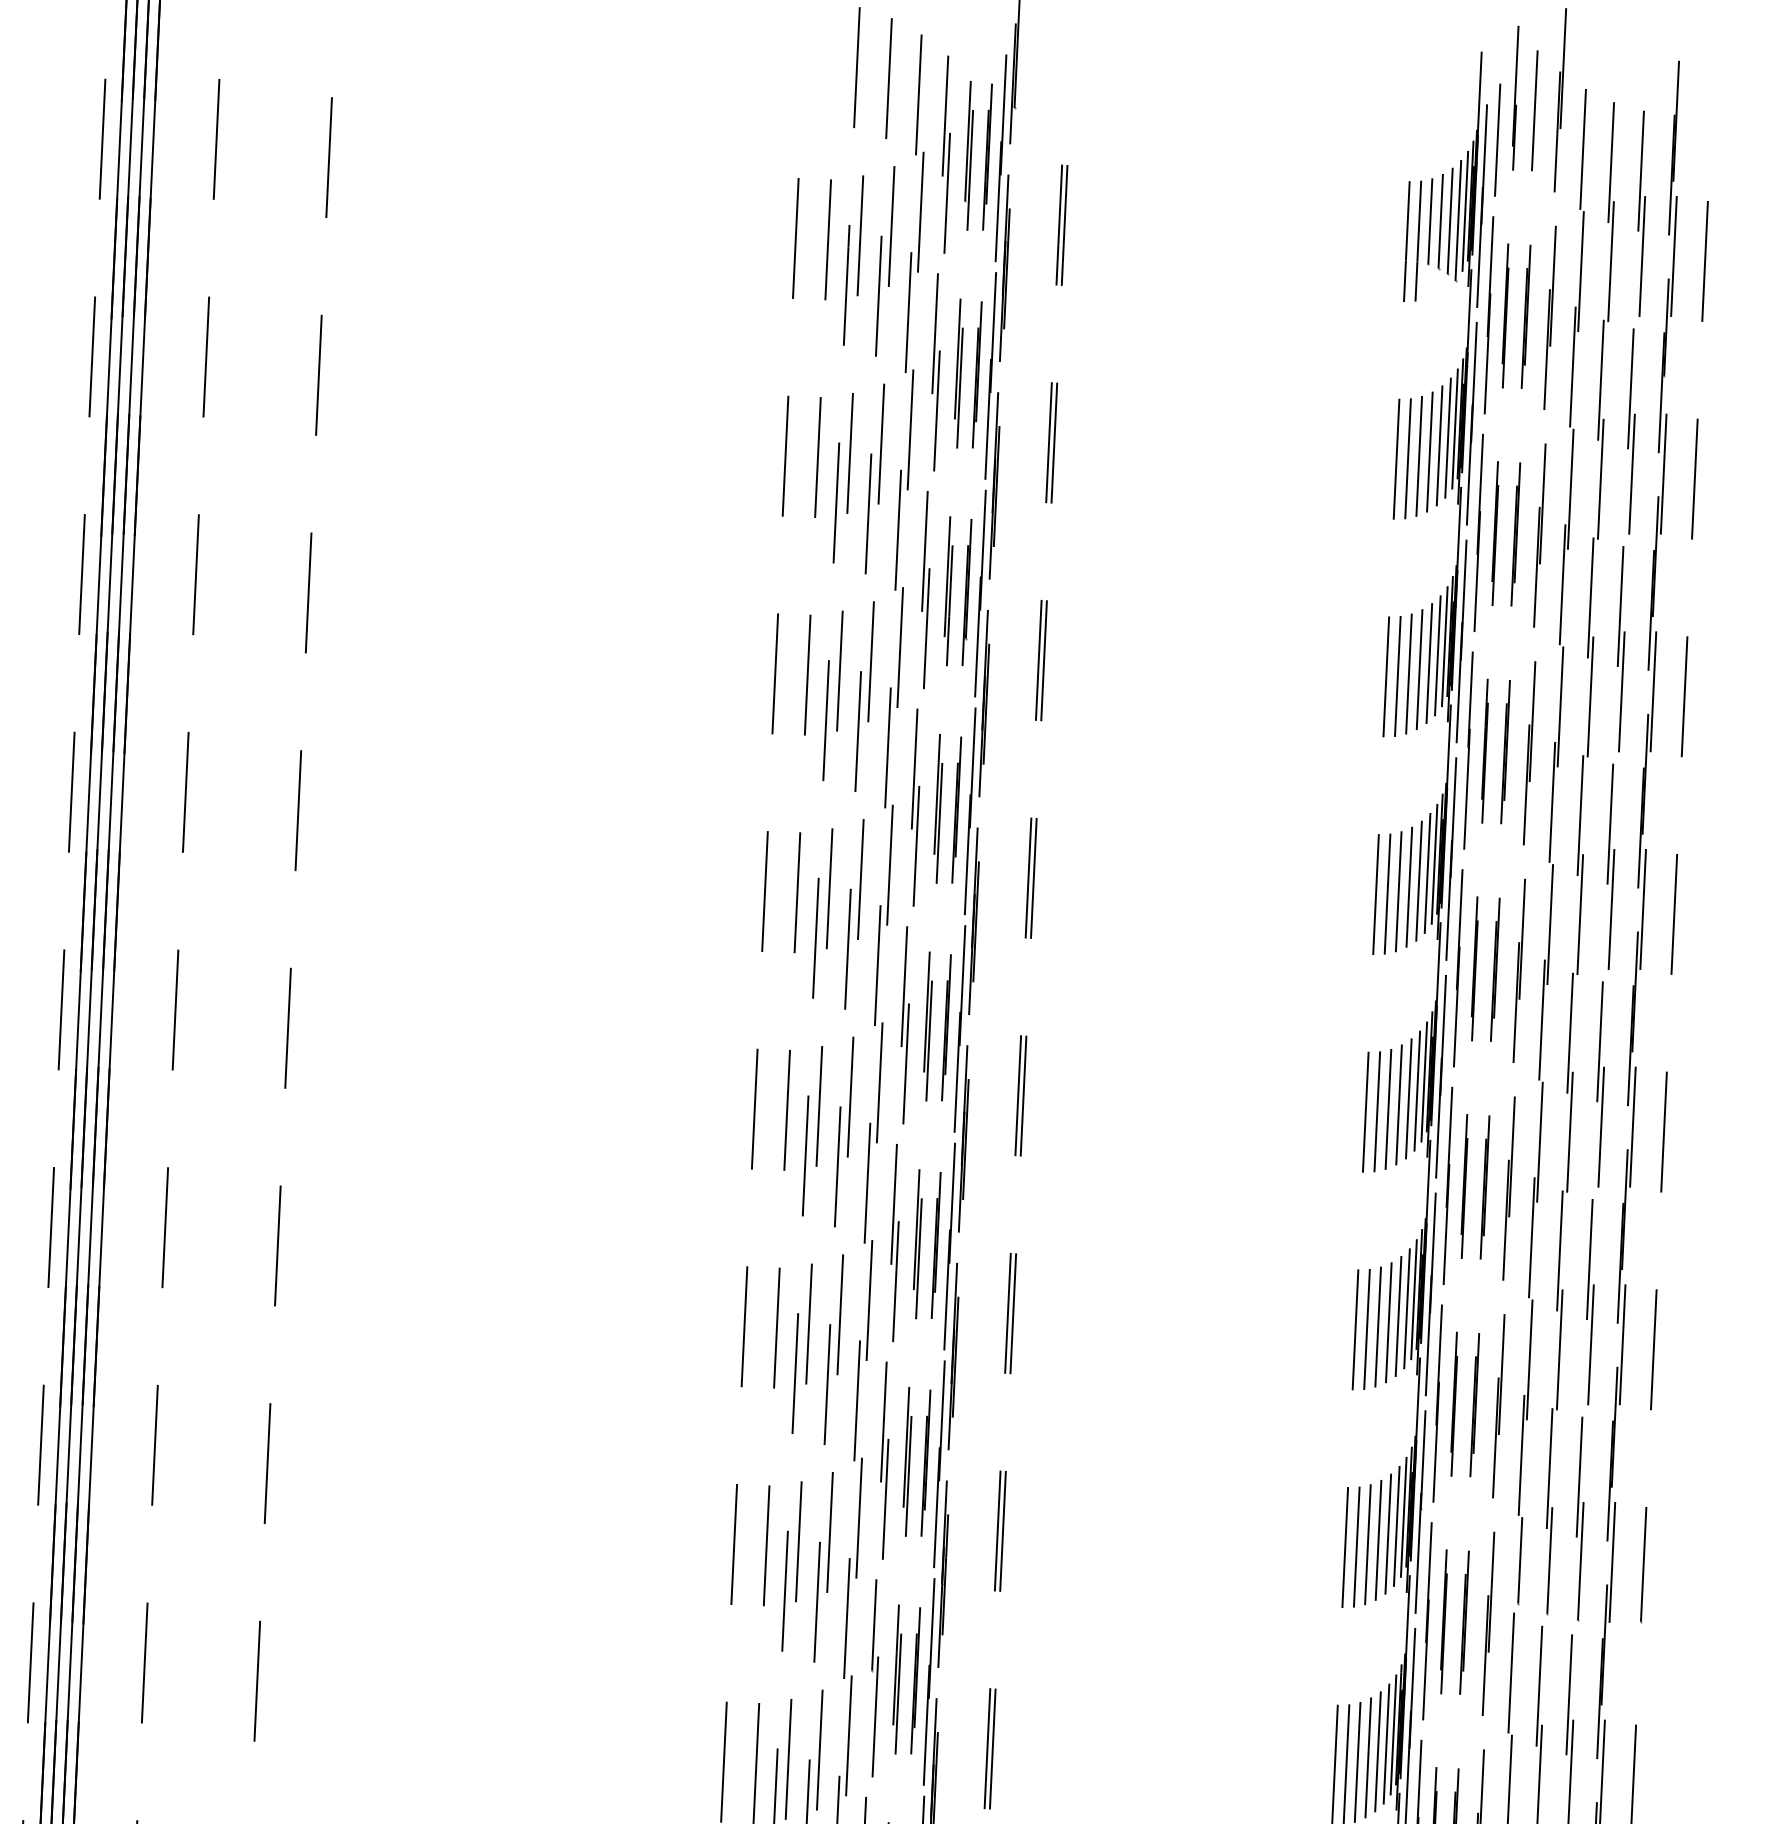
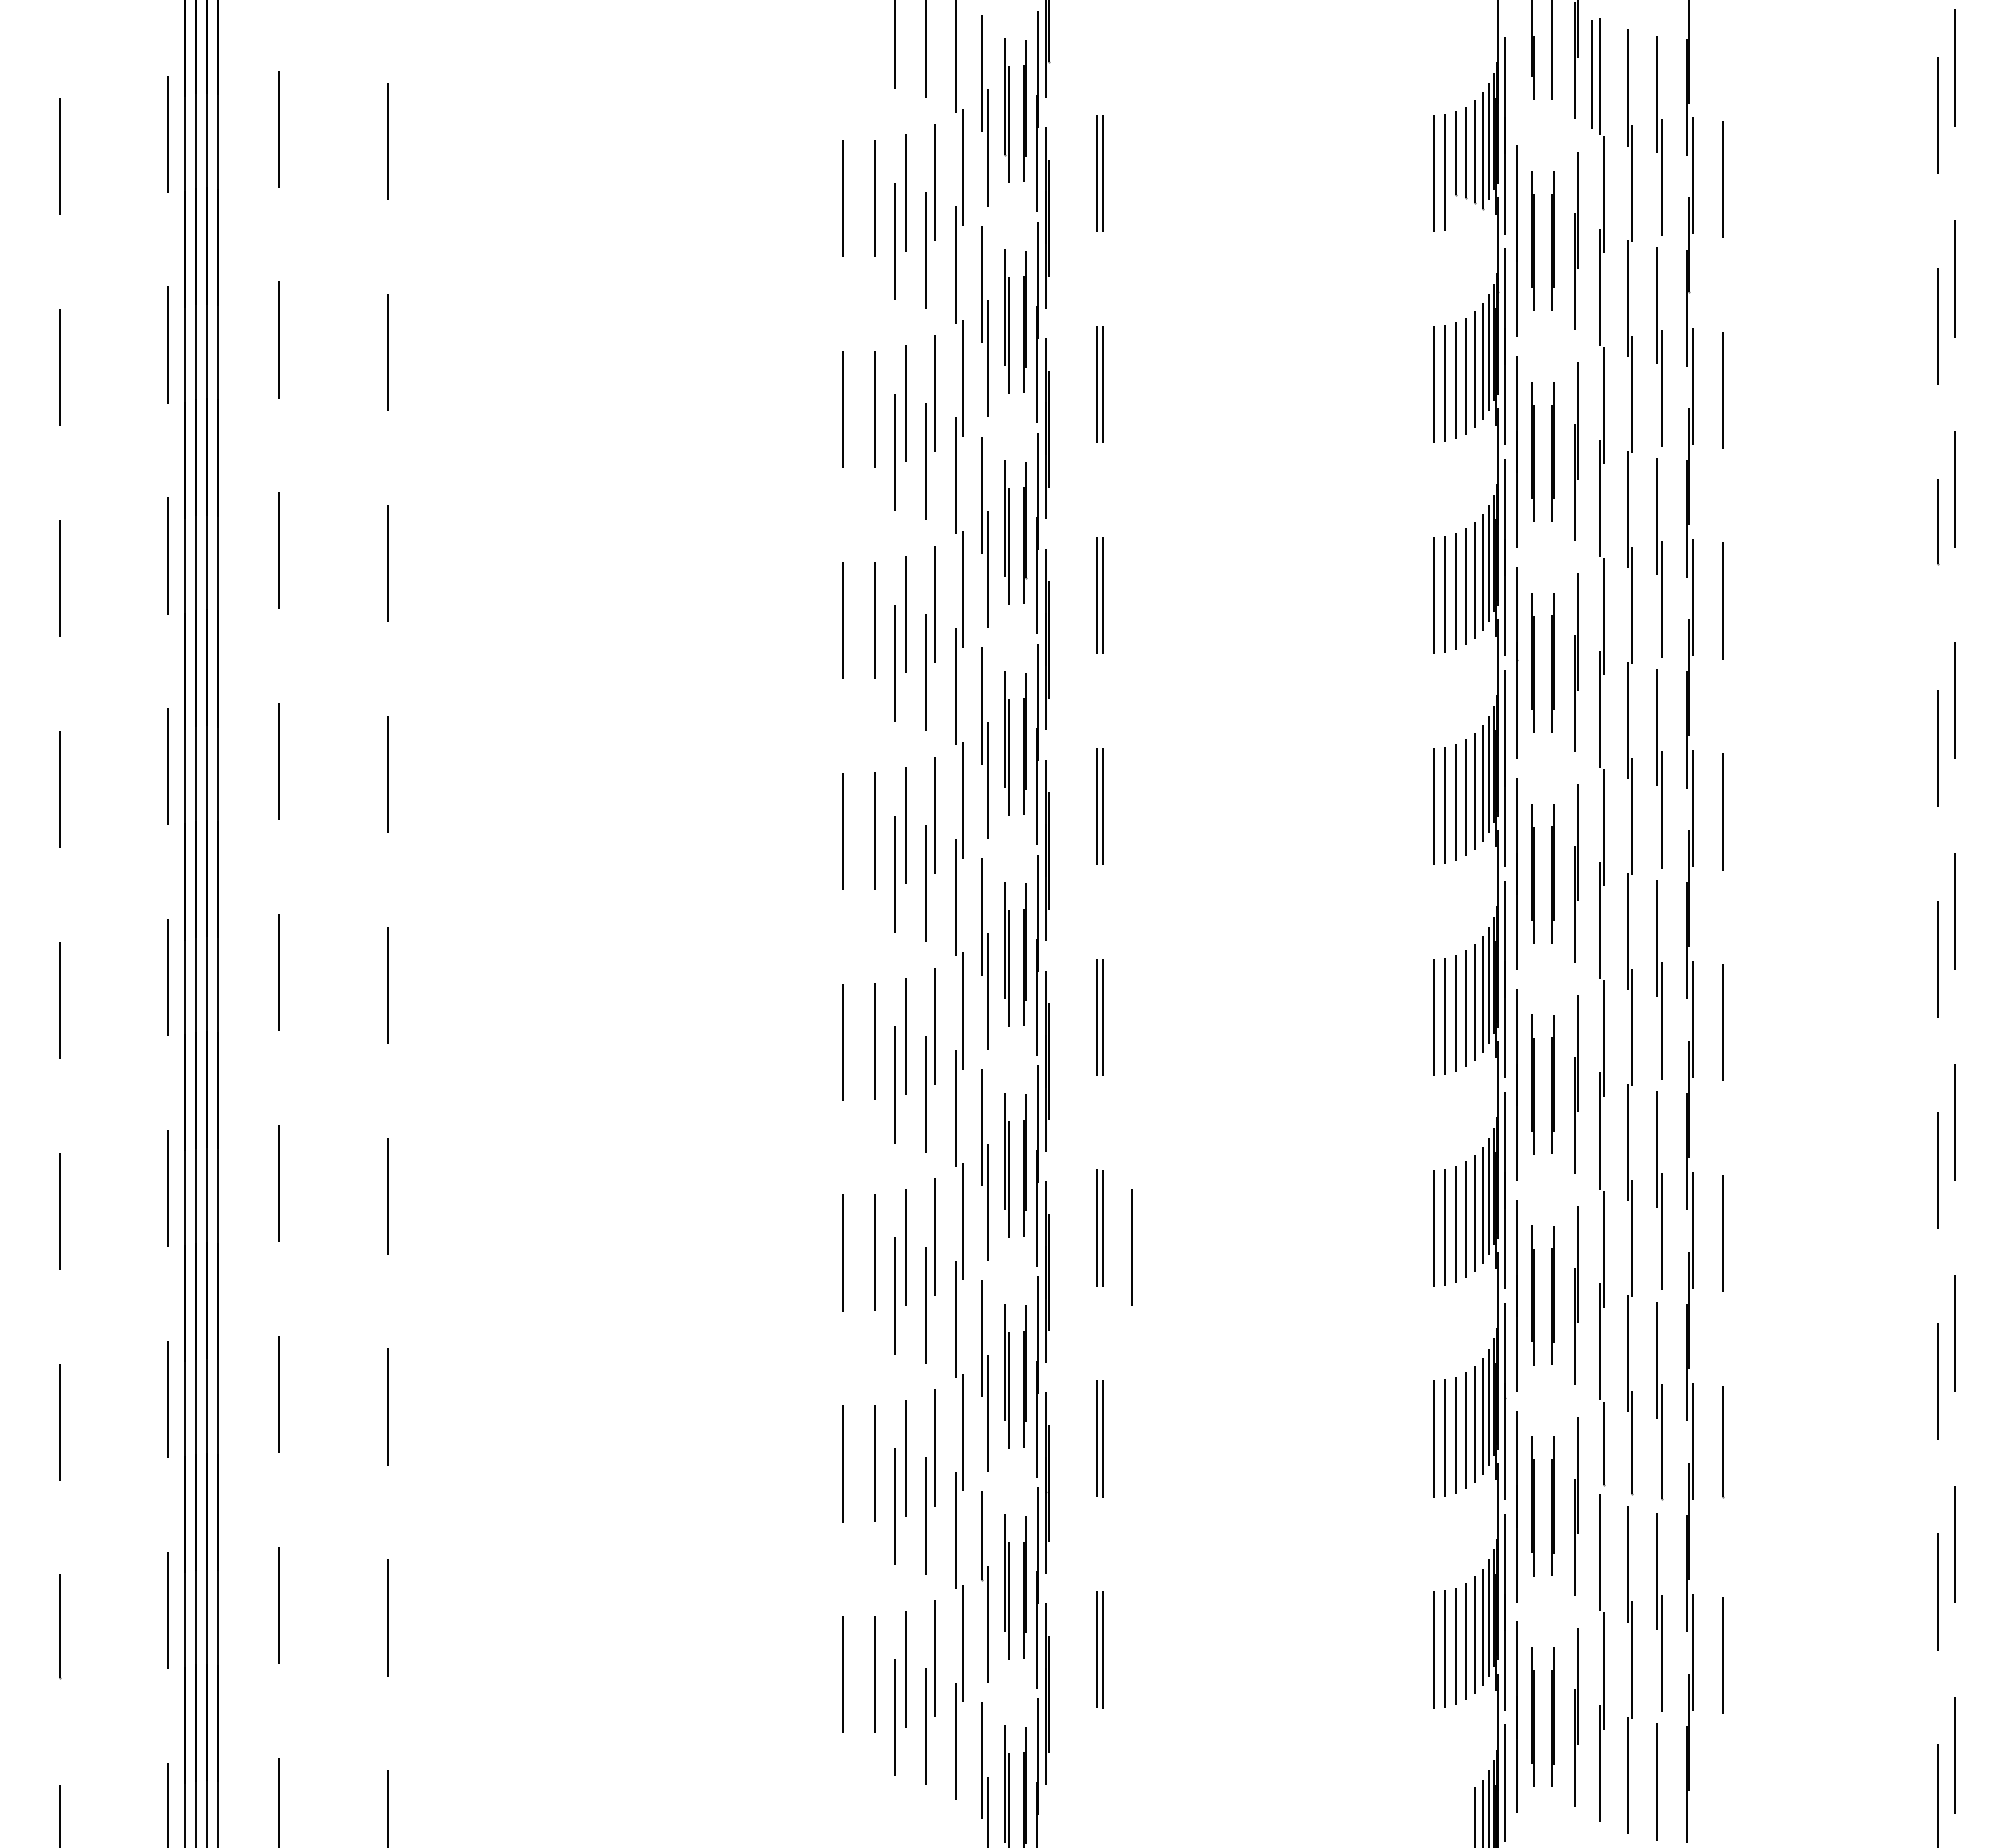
line: (1496, 140) -> (1591, 74), moved
line: (1042, 1335) -> (1131, 1247), added

